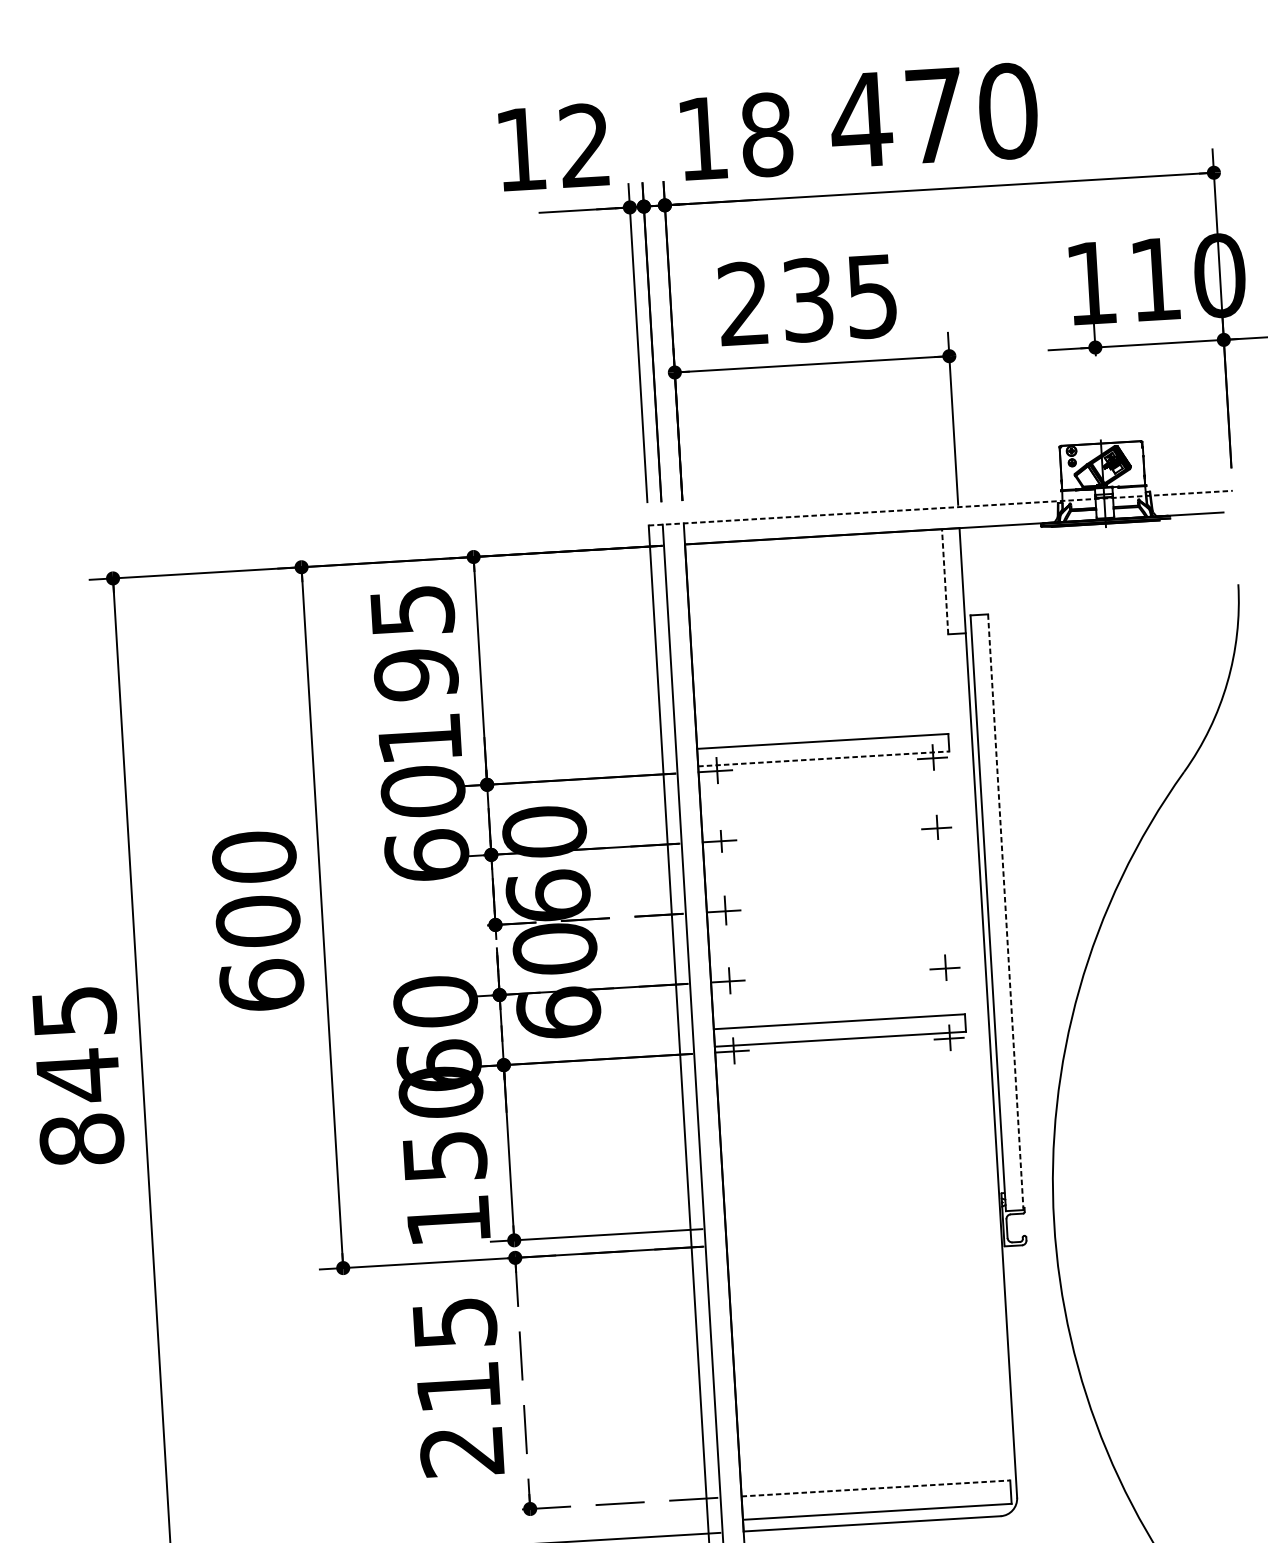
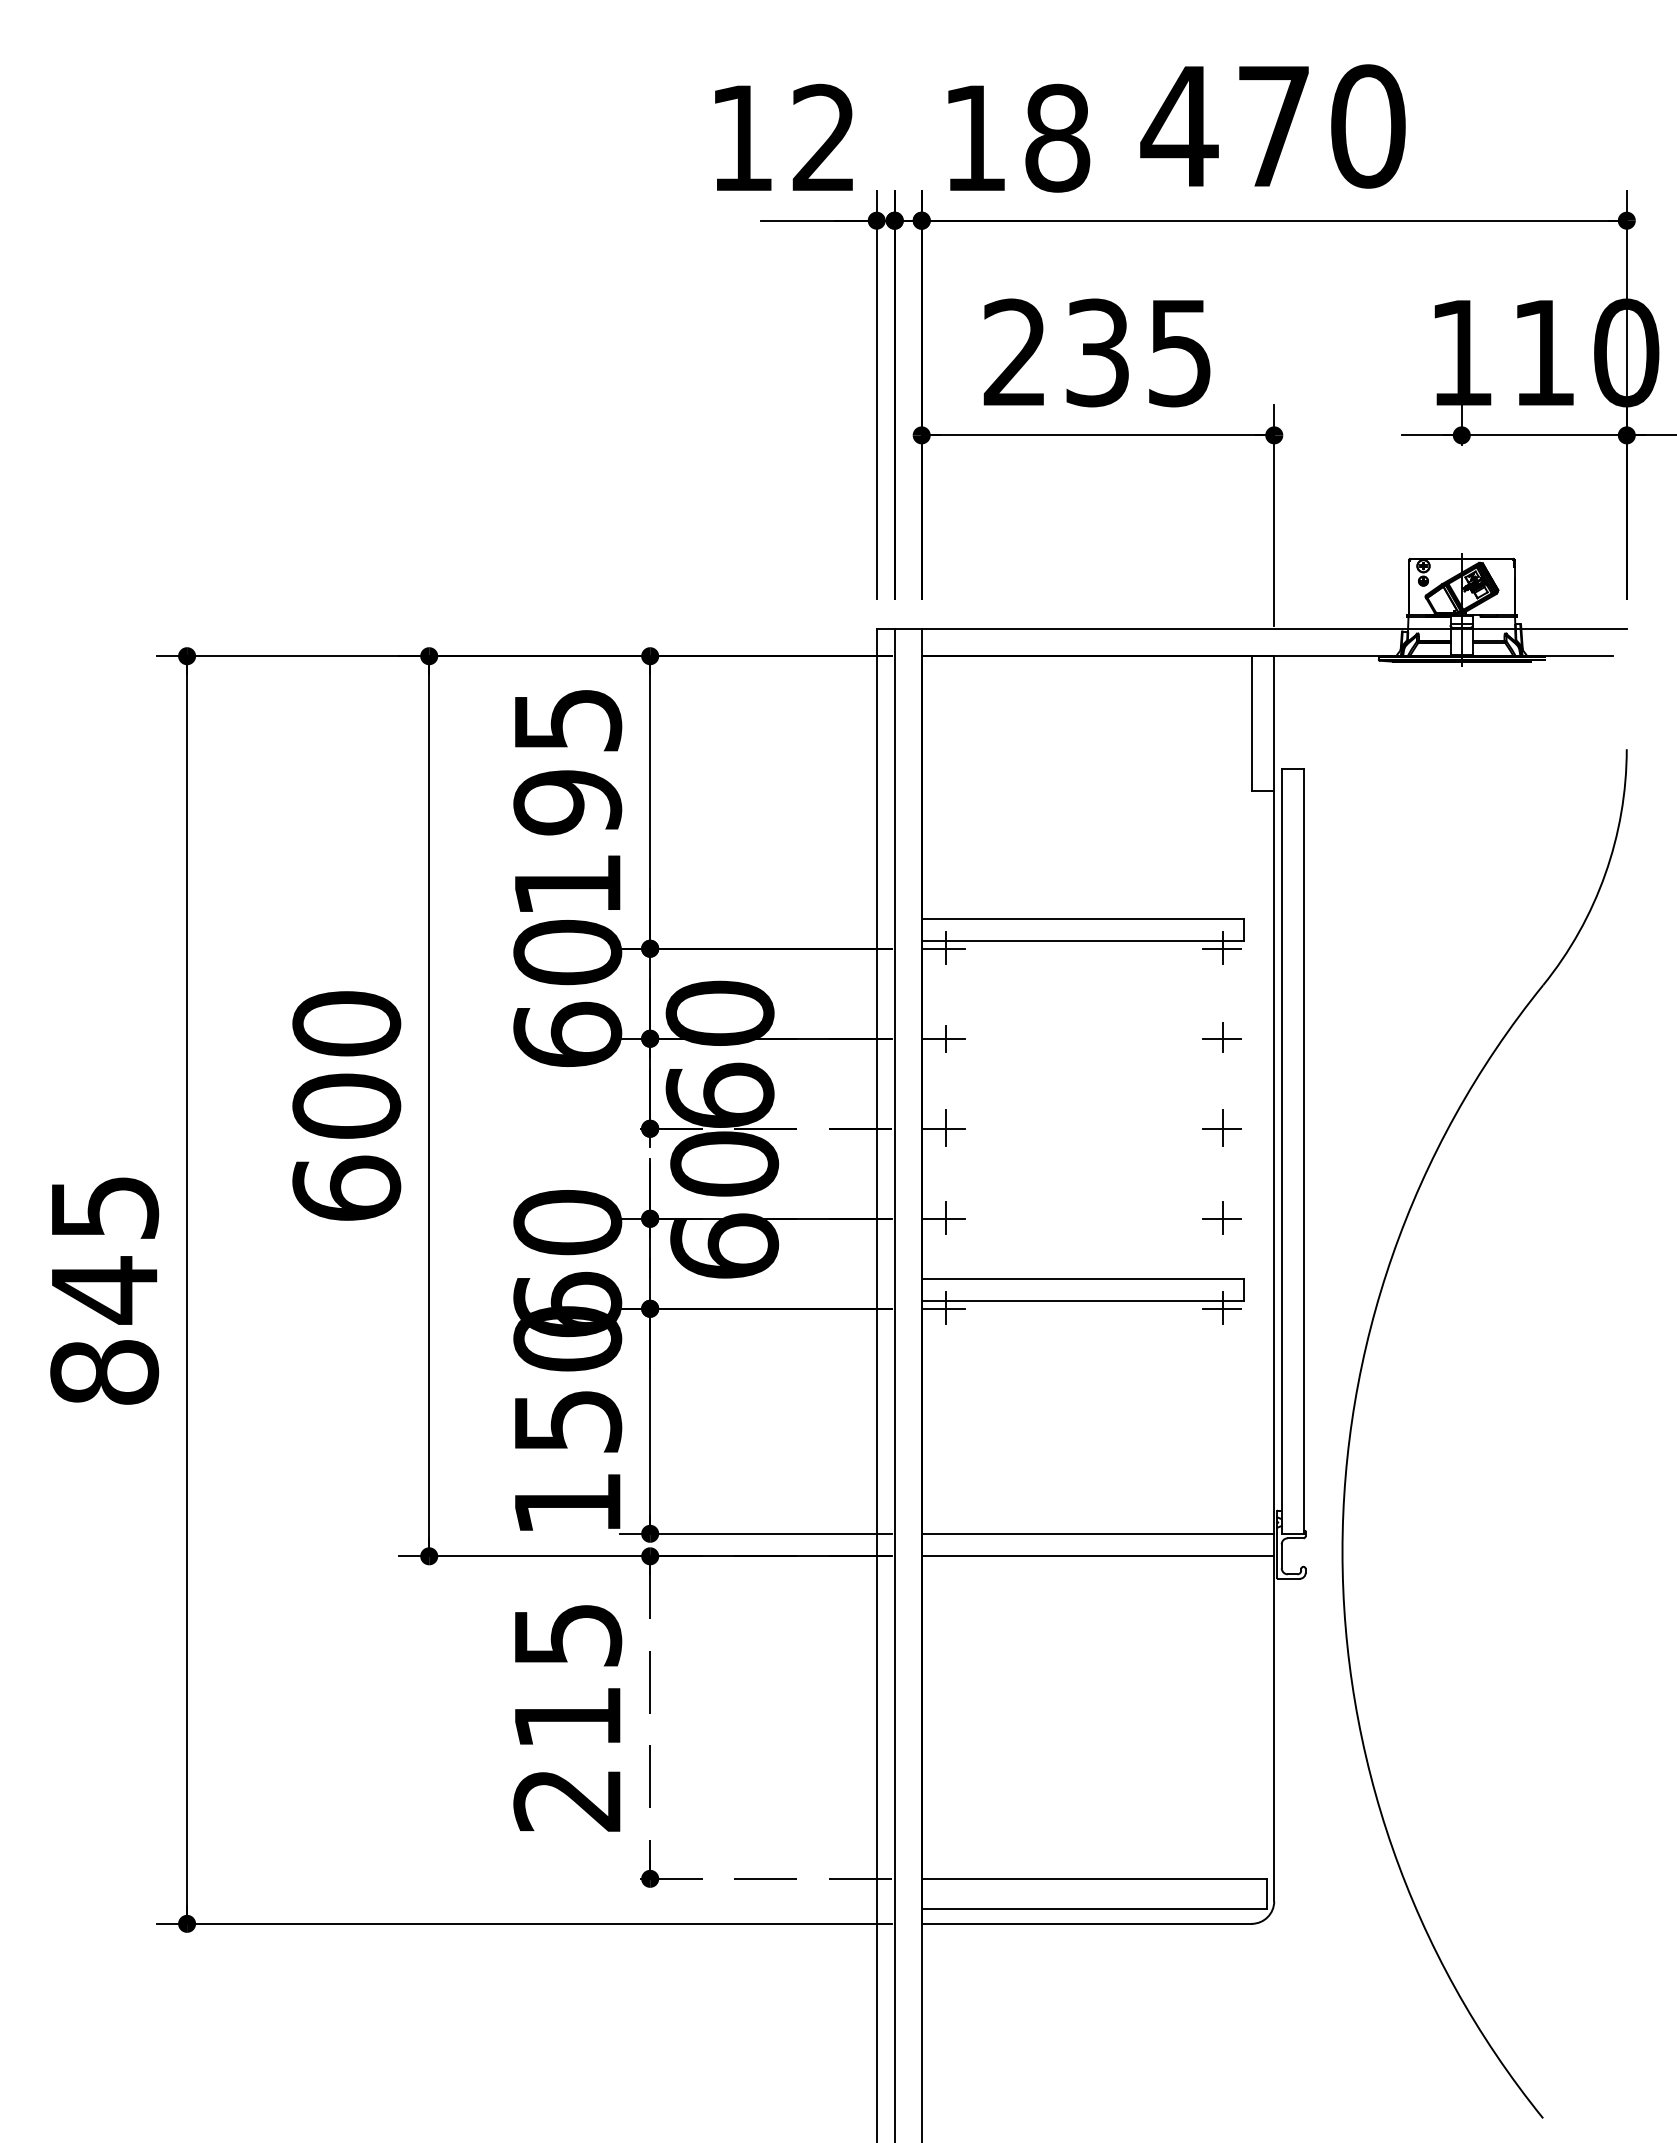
line: (941, 508) -> (1252, 629), dashed -> solid
line: (944, 581) -> (1251, 723), dashed -> solid
line: (824, 759) -> (1083, 941), dashed -> solid
part: (940, 897) -> (1221, 1127), added
line: (1006, 912) -> (1304, 1151), dashed -> solid
line: (862, 1219) -> (1097, 1533), added
line: (863, 1237) -> (1097, 1556), added
line: (876, 1488) -> (1094, 1878), dashed -> solid

